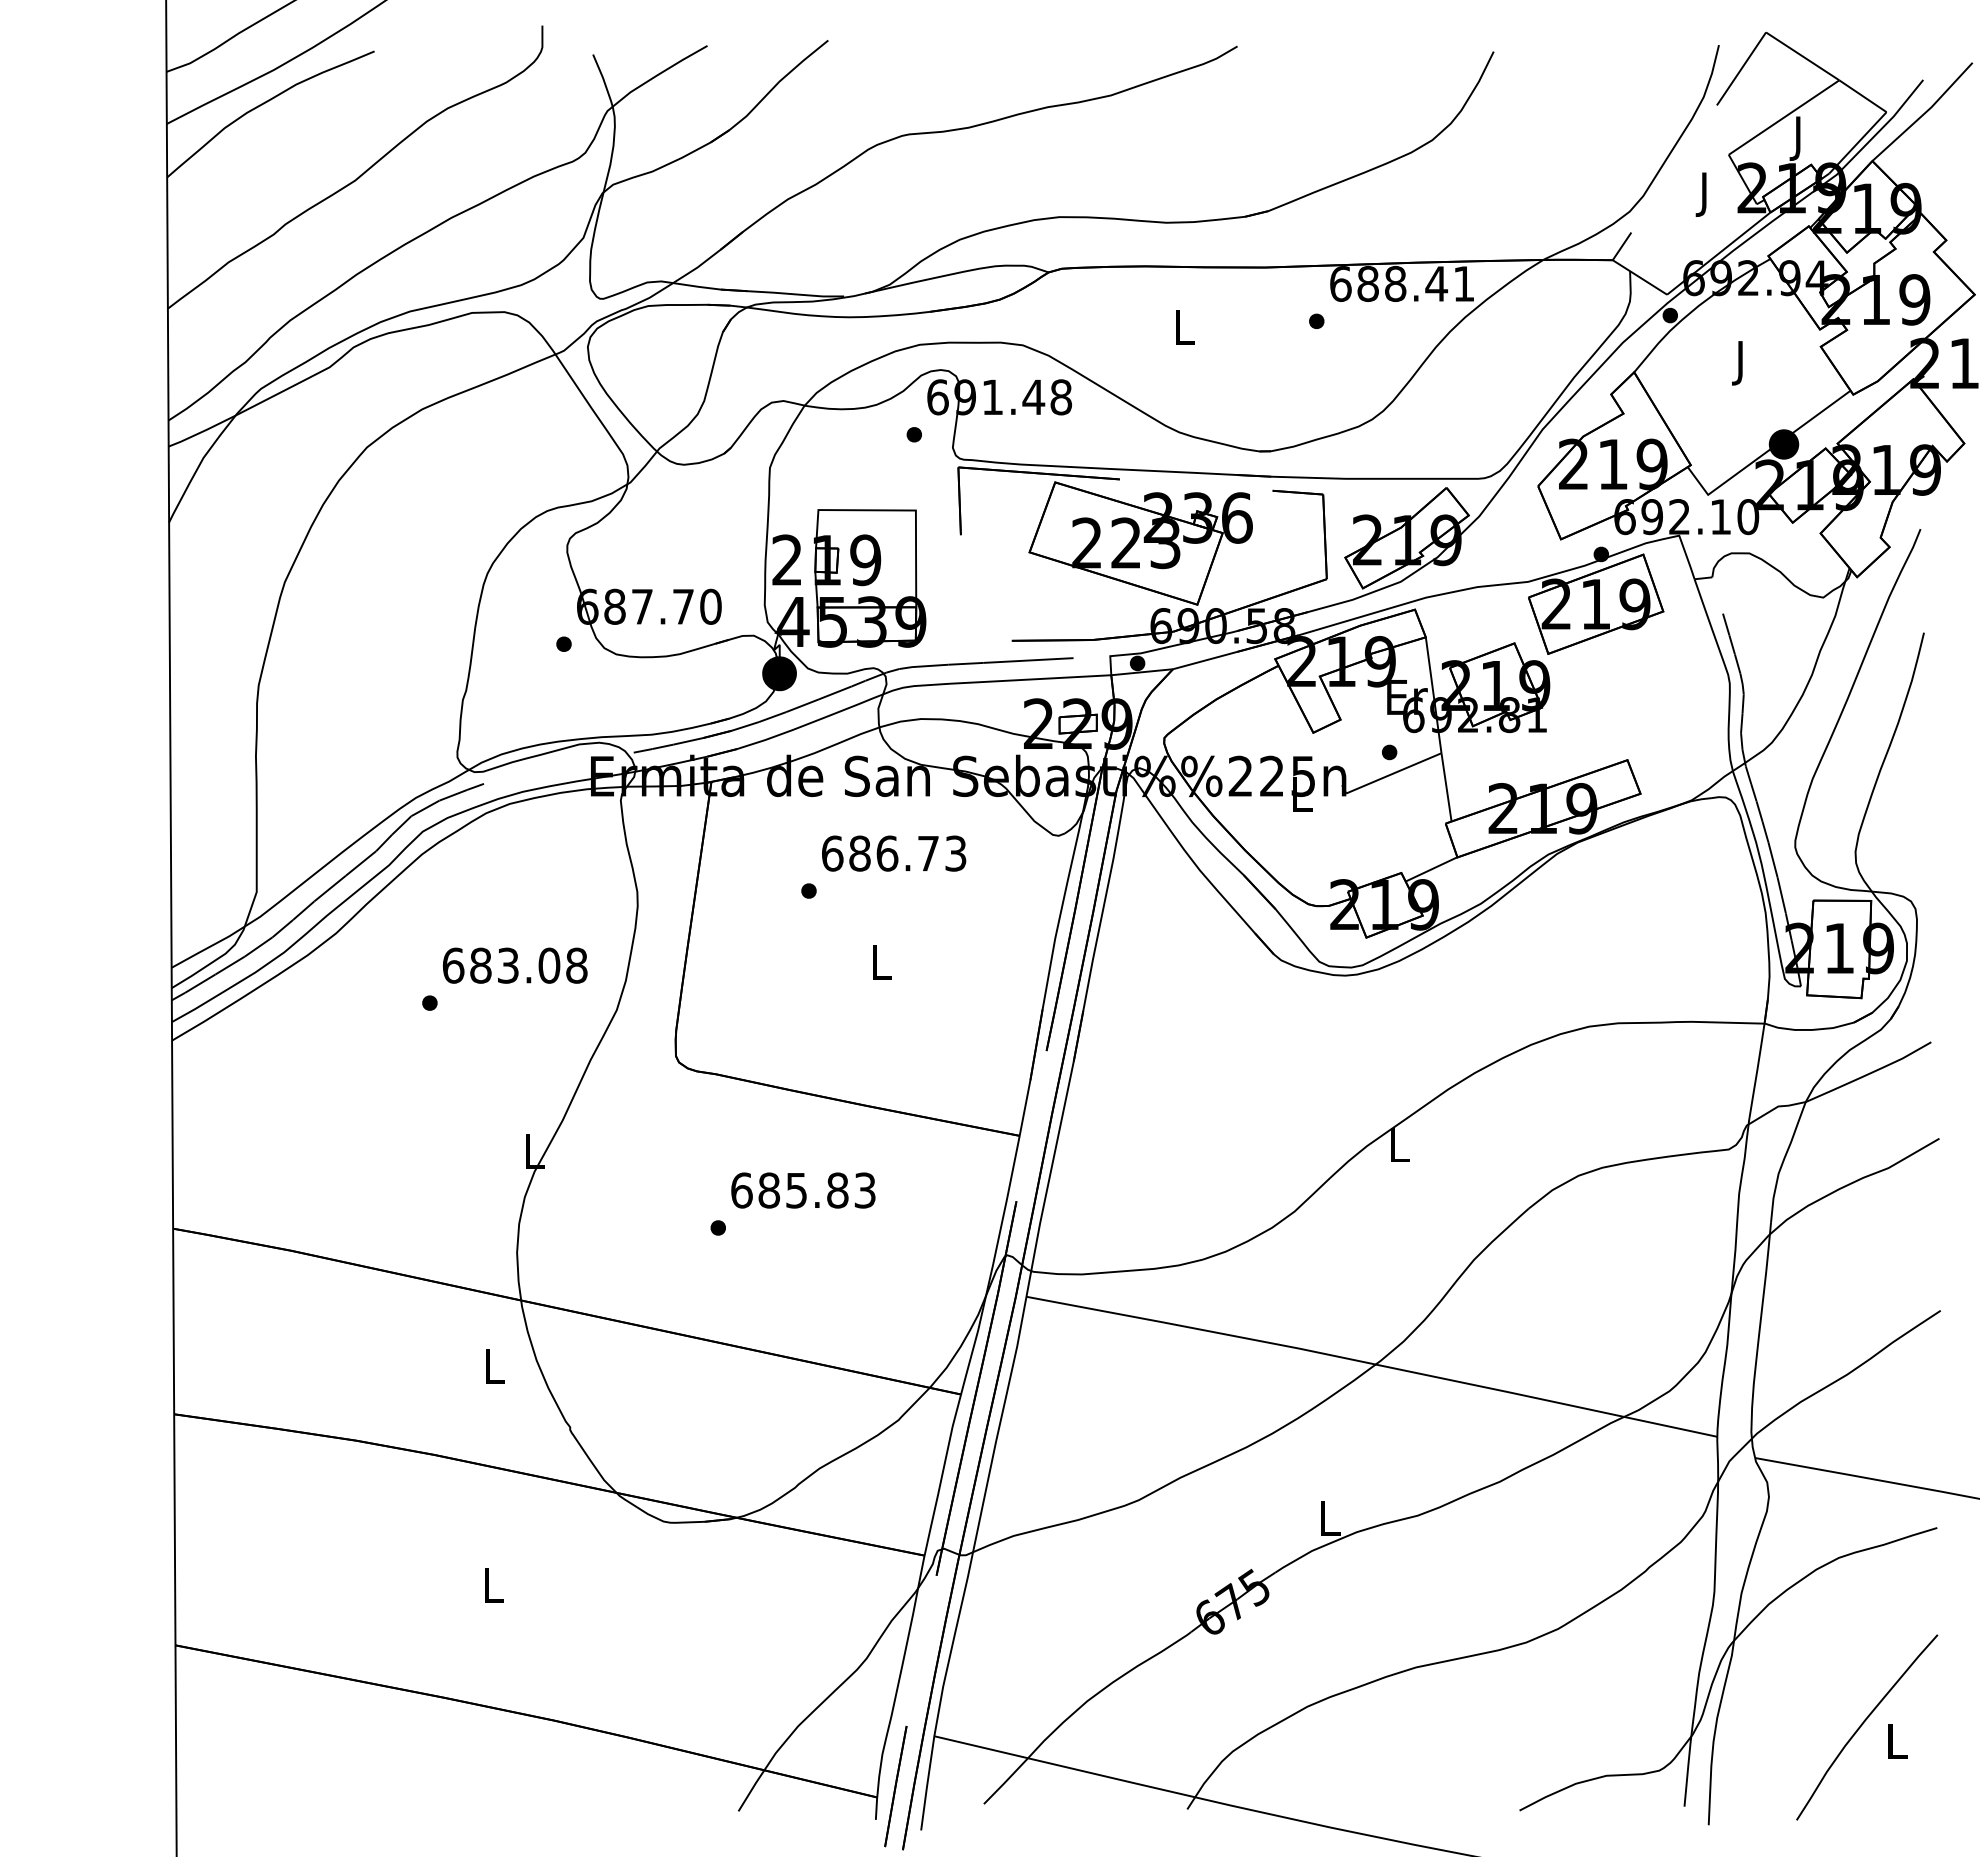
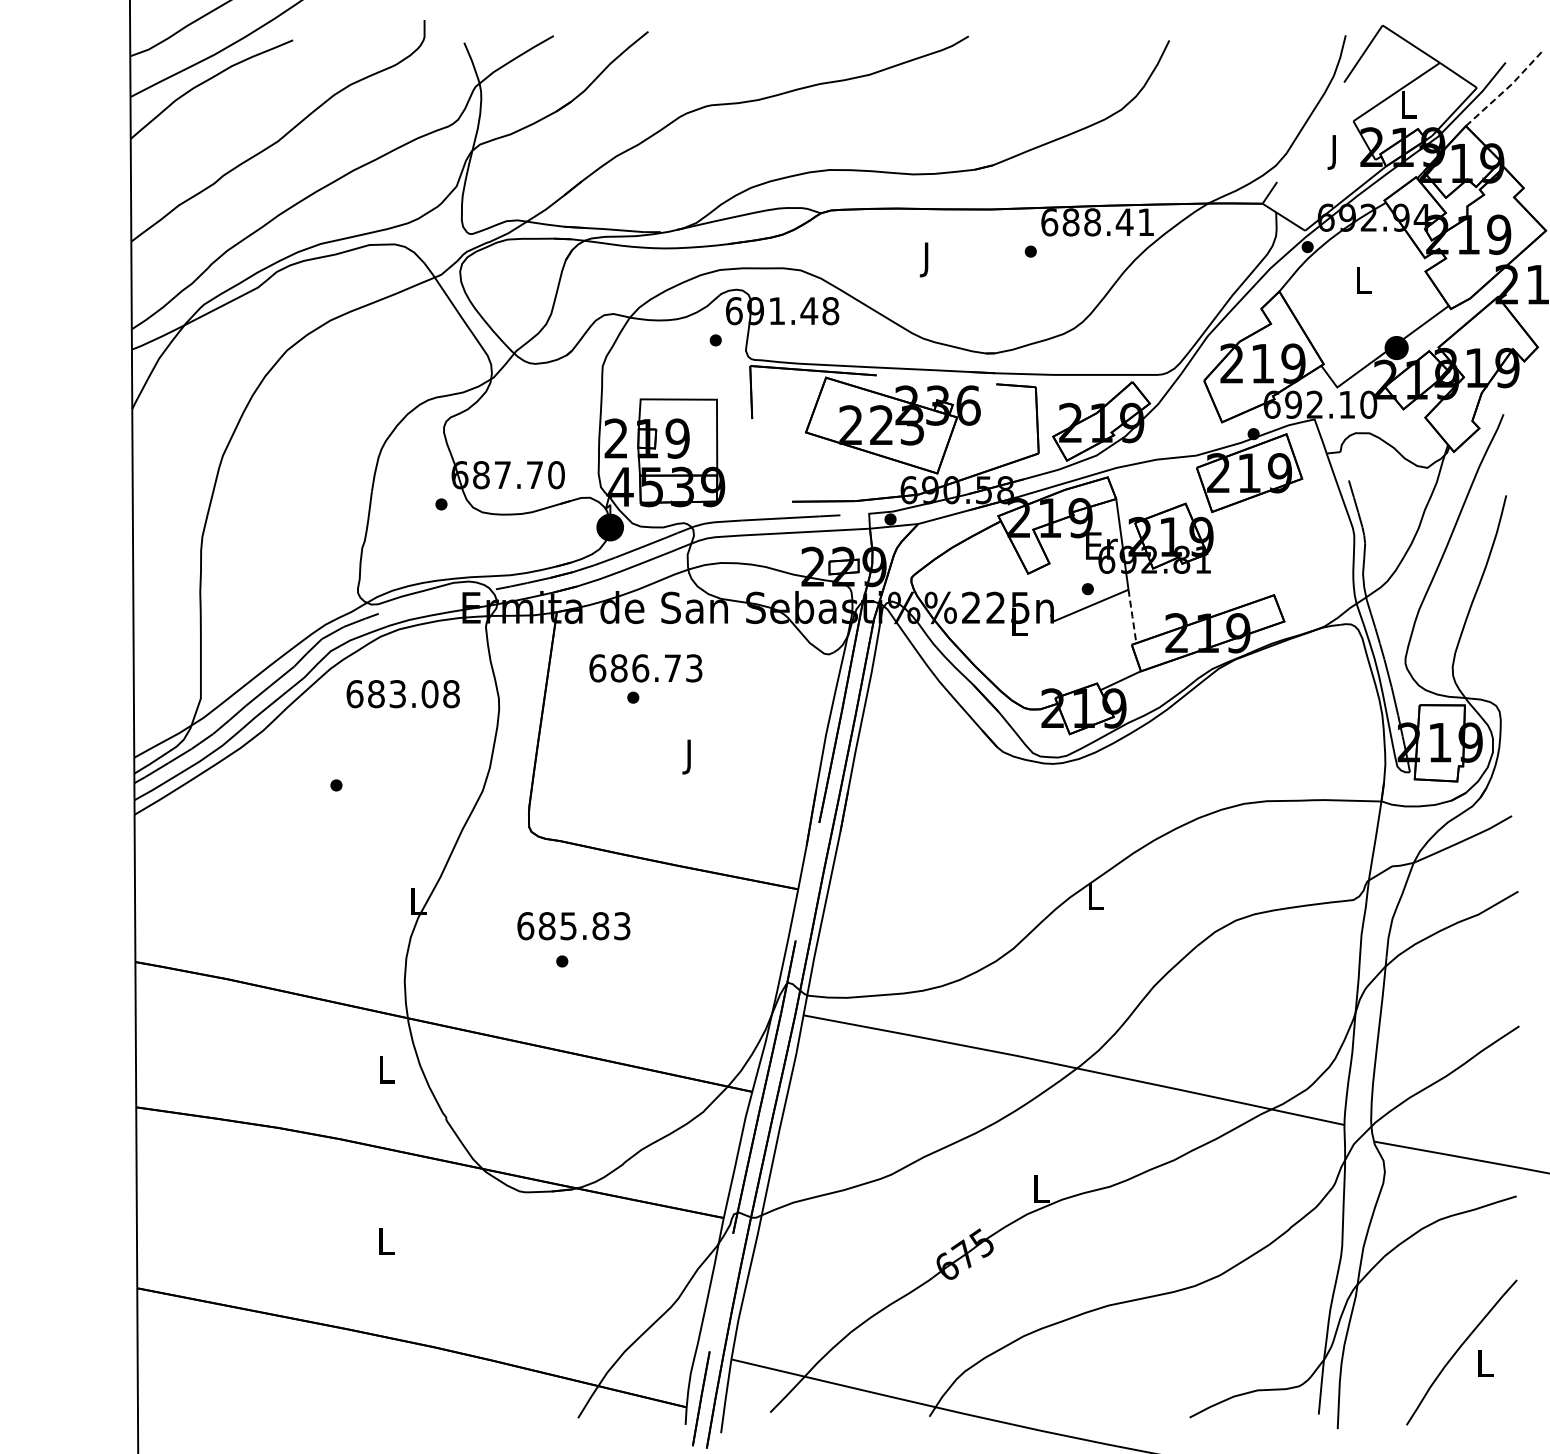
line: (1925, 113) -> (1507, 88), solid -> dashed
text: (1799, 138) -> (1408, 108), J -> L
text: (1184, 331) -> (927, 259), L -> J
text: (1741, 363) -> (1363, 284), J -> L
line: (1446, 787) -> (1132, 616), solid -> dashed
text: (893, 853) -> (645, 668), moved
text: (514, 966) -> (402, 694), moved
text: (880, 966) -> (689, 756), L -> J
text: (802, 1190) -> (573, 926), moved

